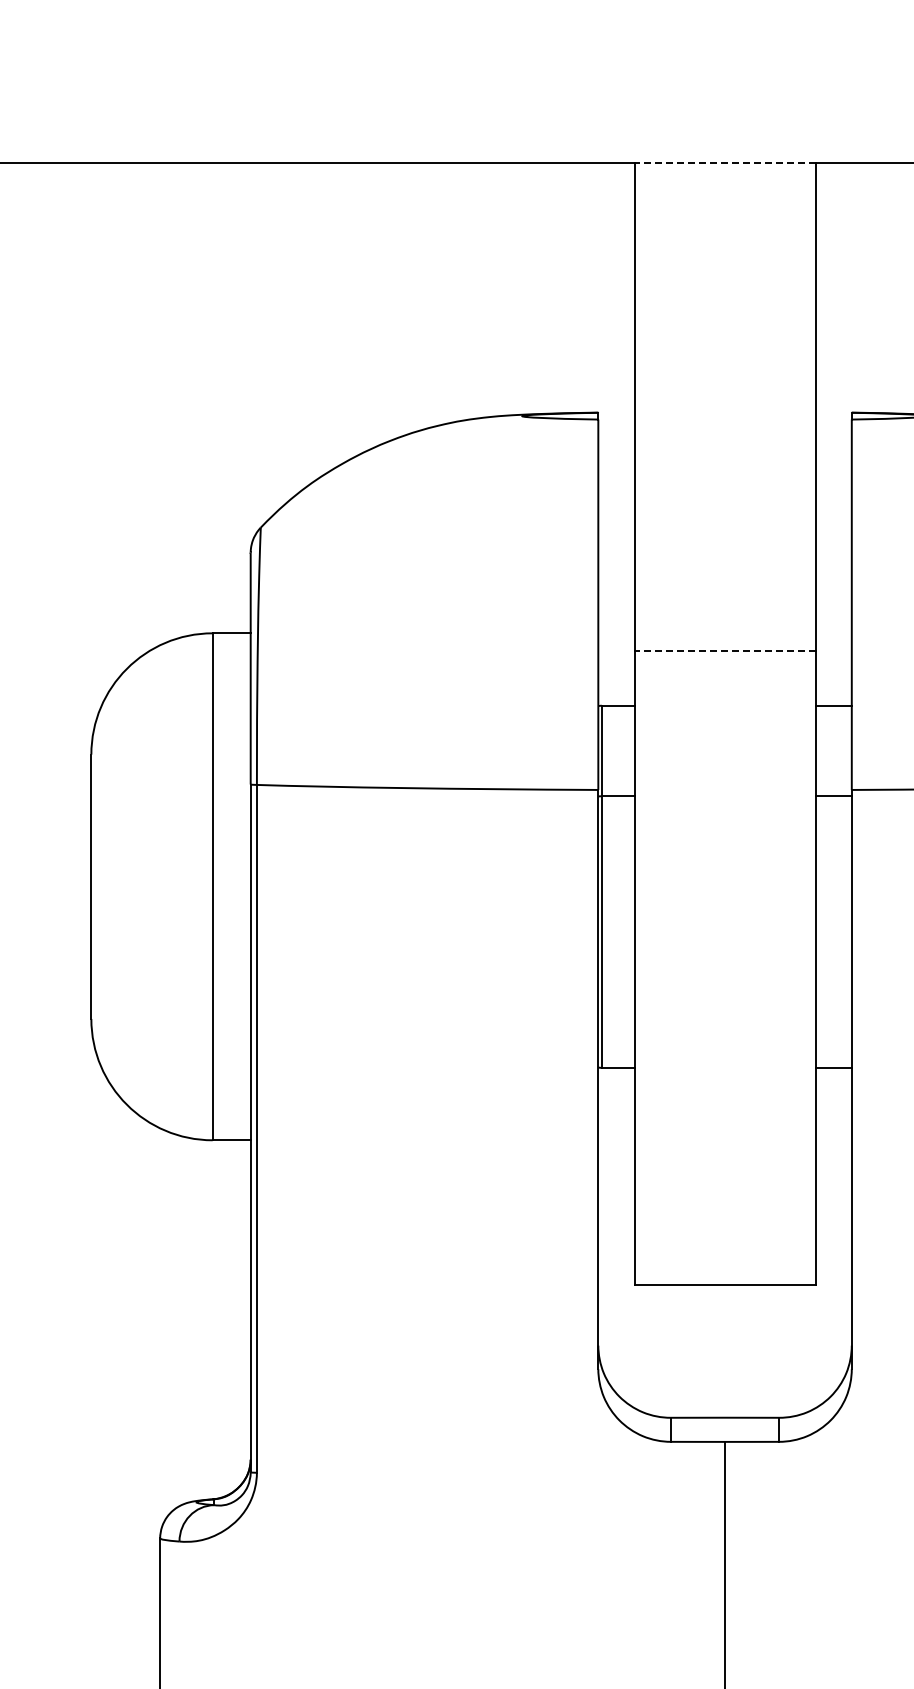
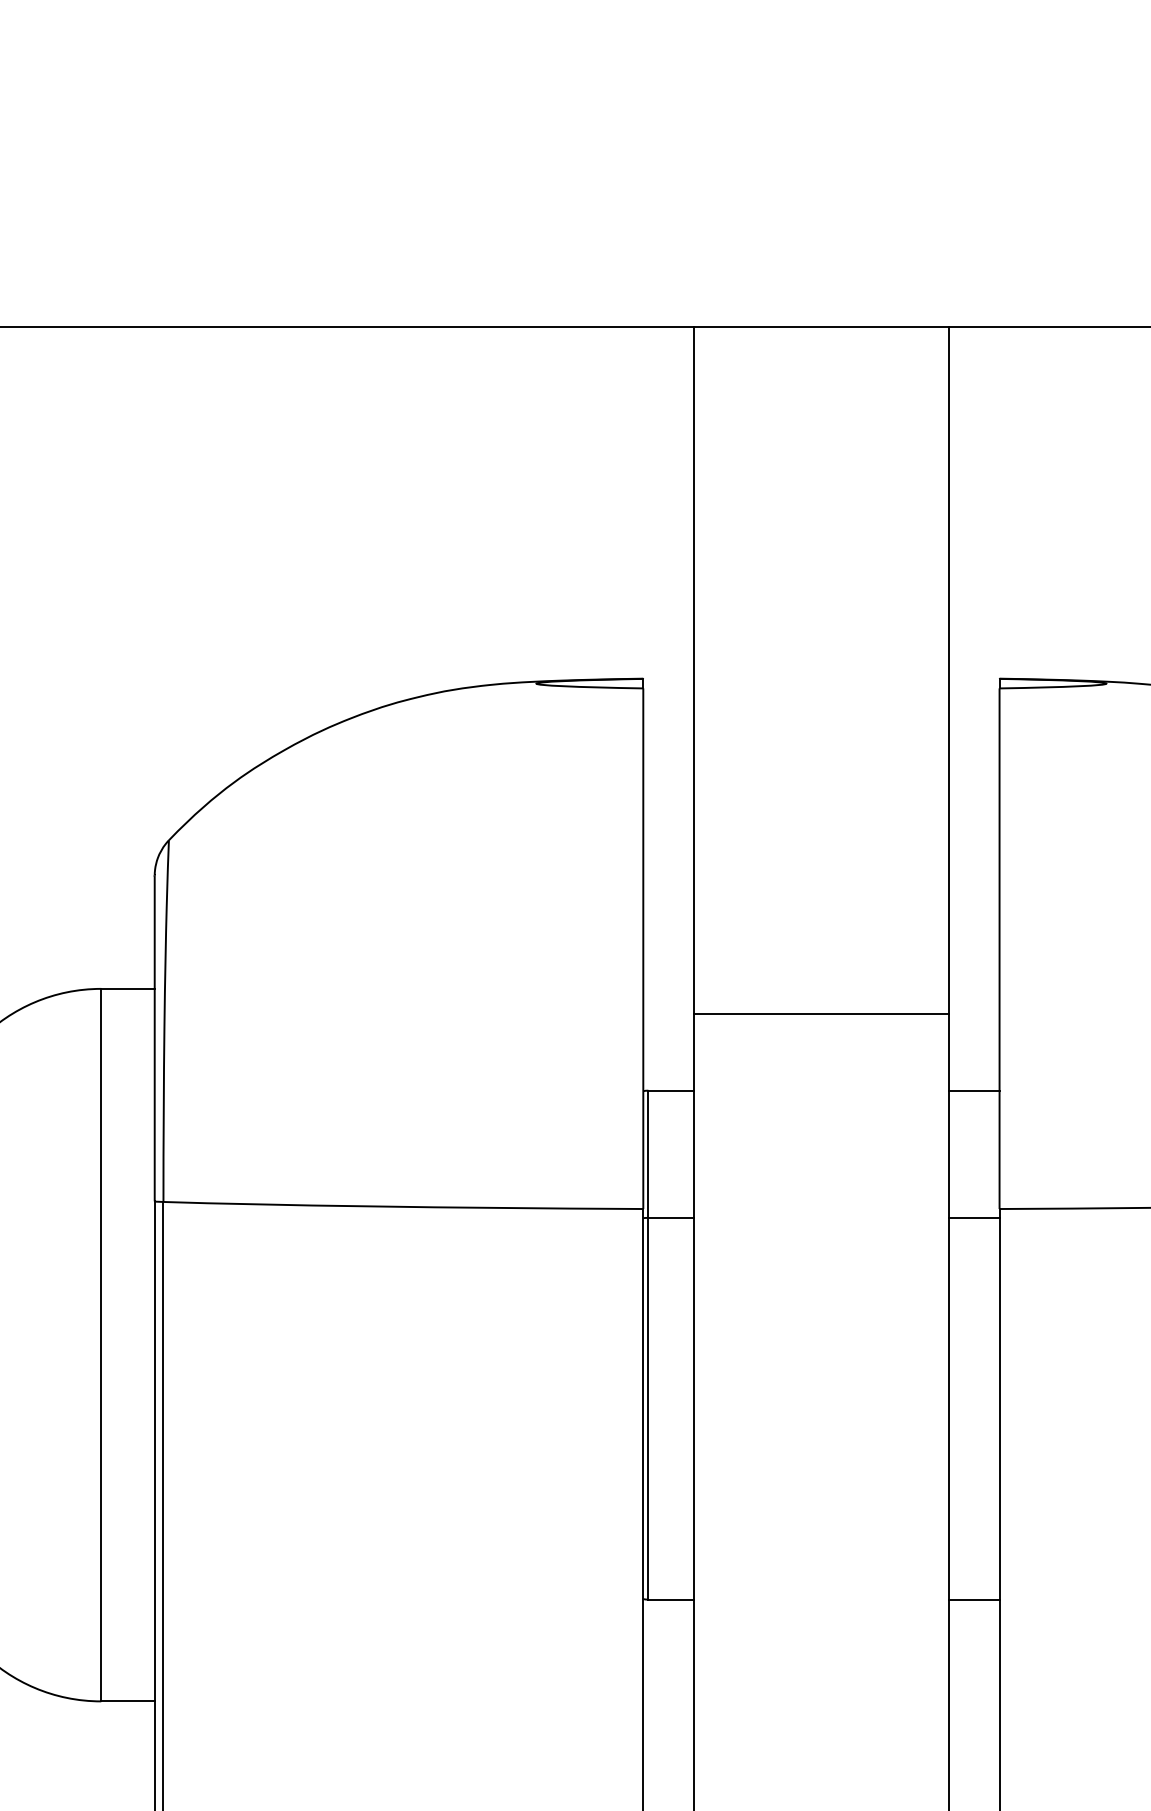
line: (725, 162) -> (822, 327), dashed -> solid
line: (725, 651) -> (822, 1014), dashed -> solid

